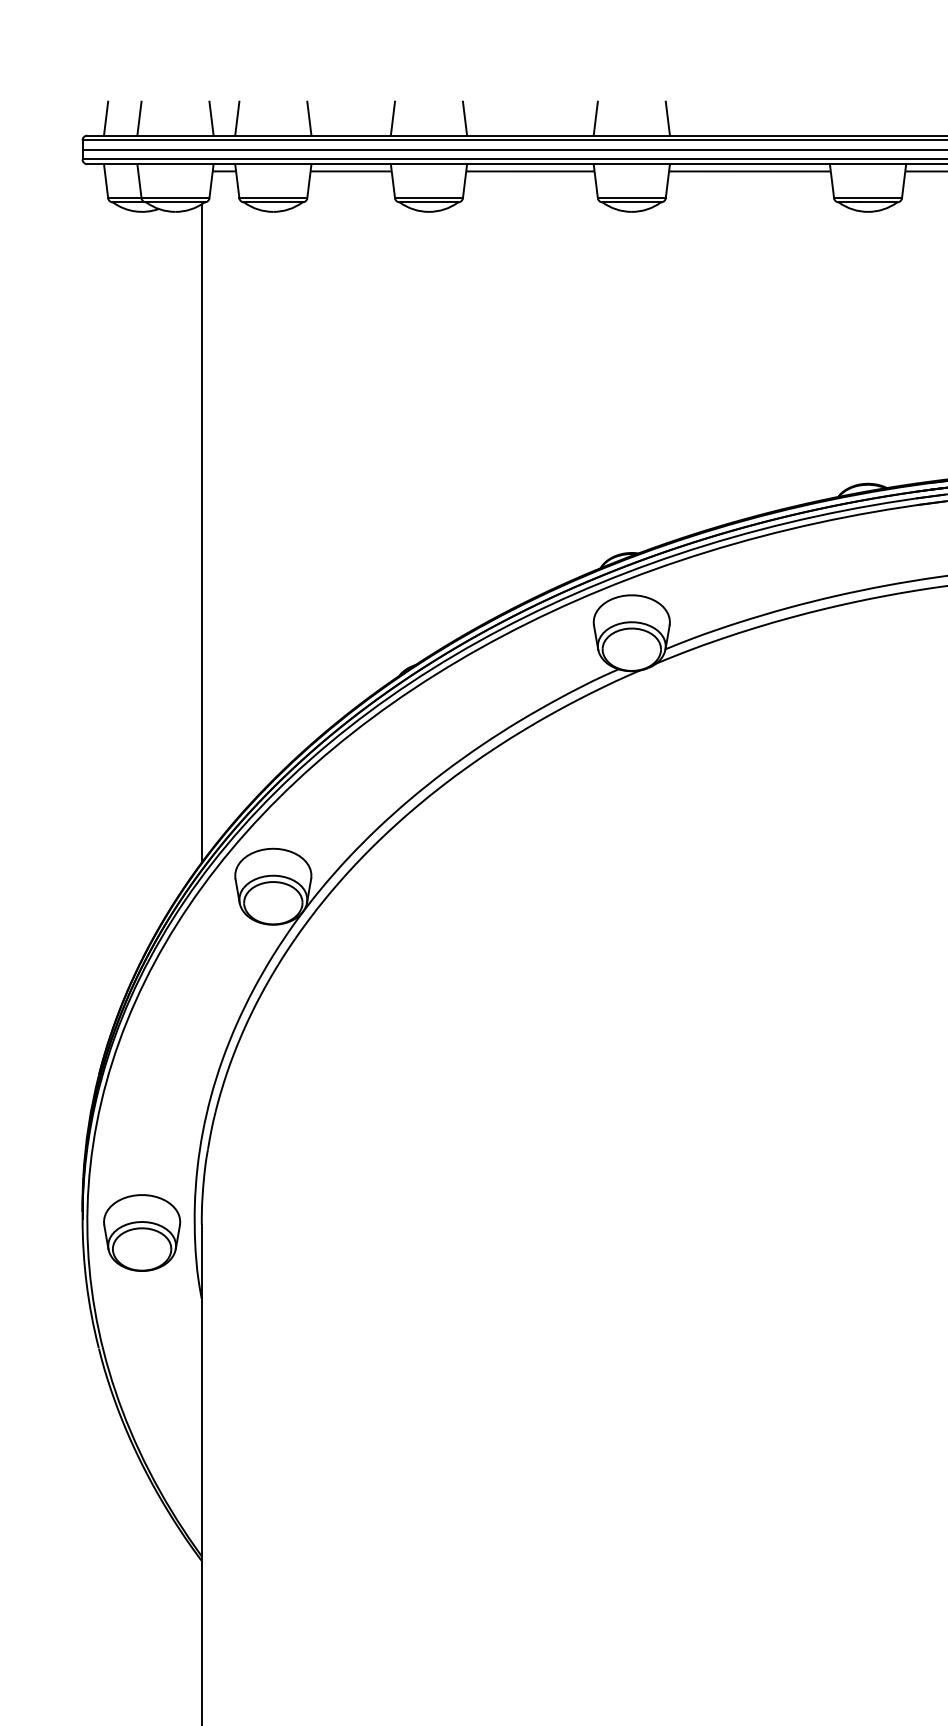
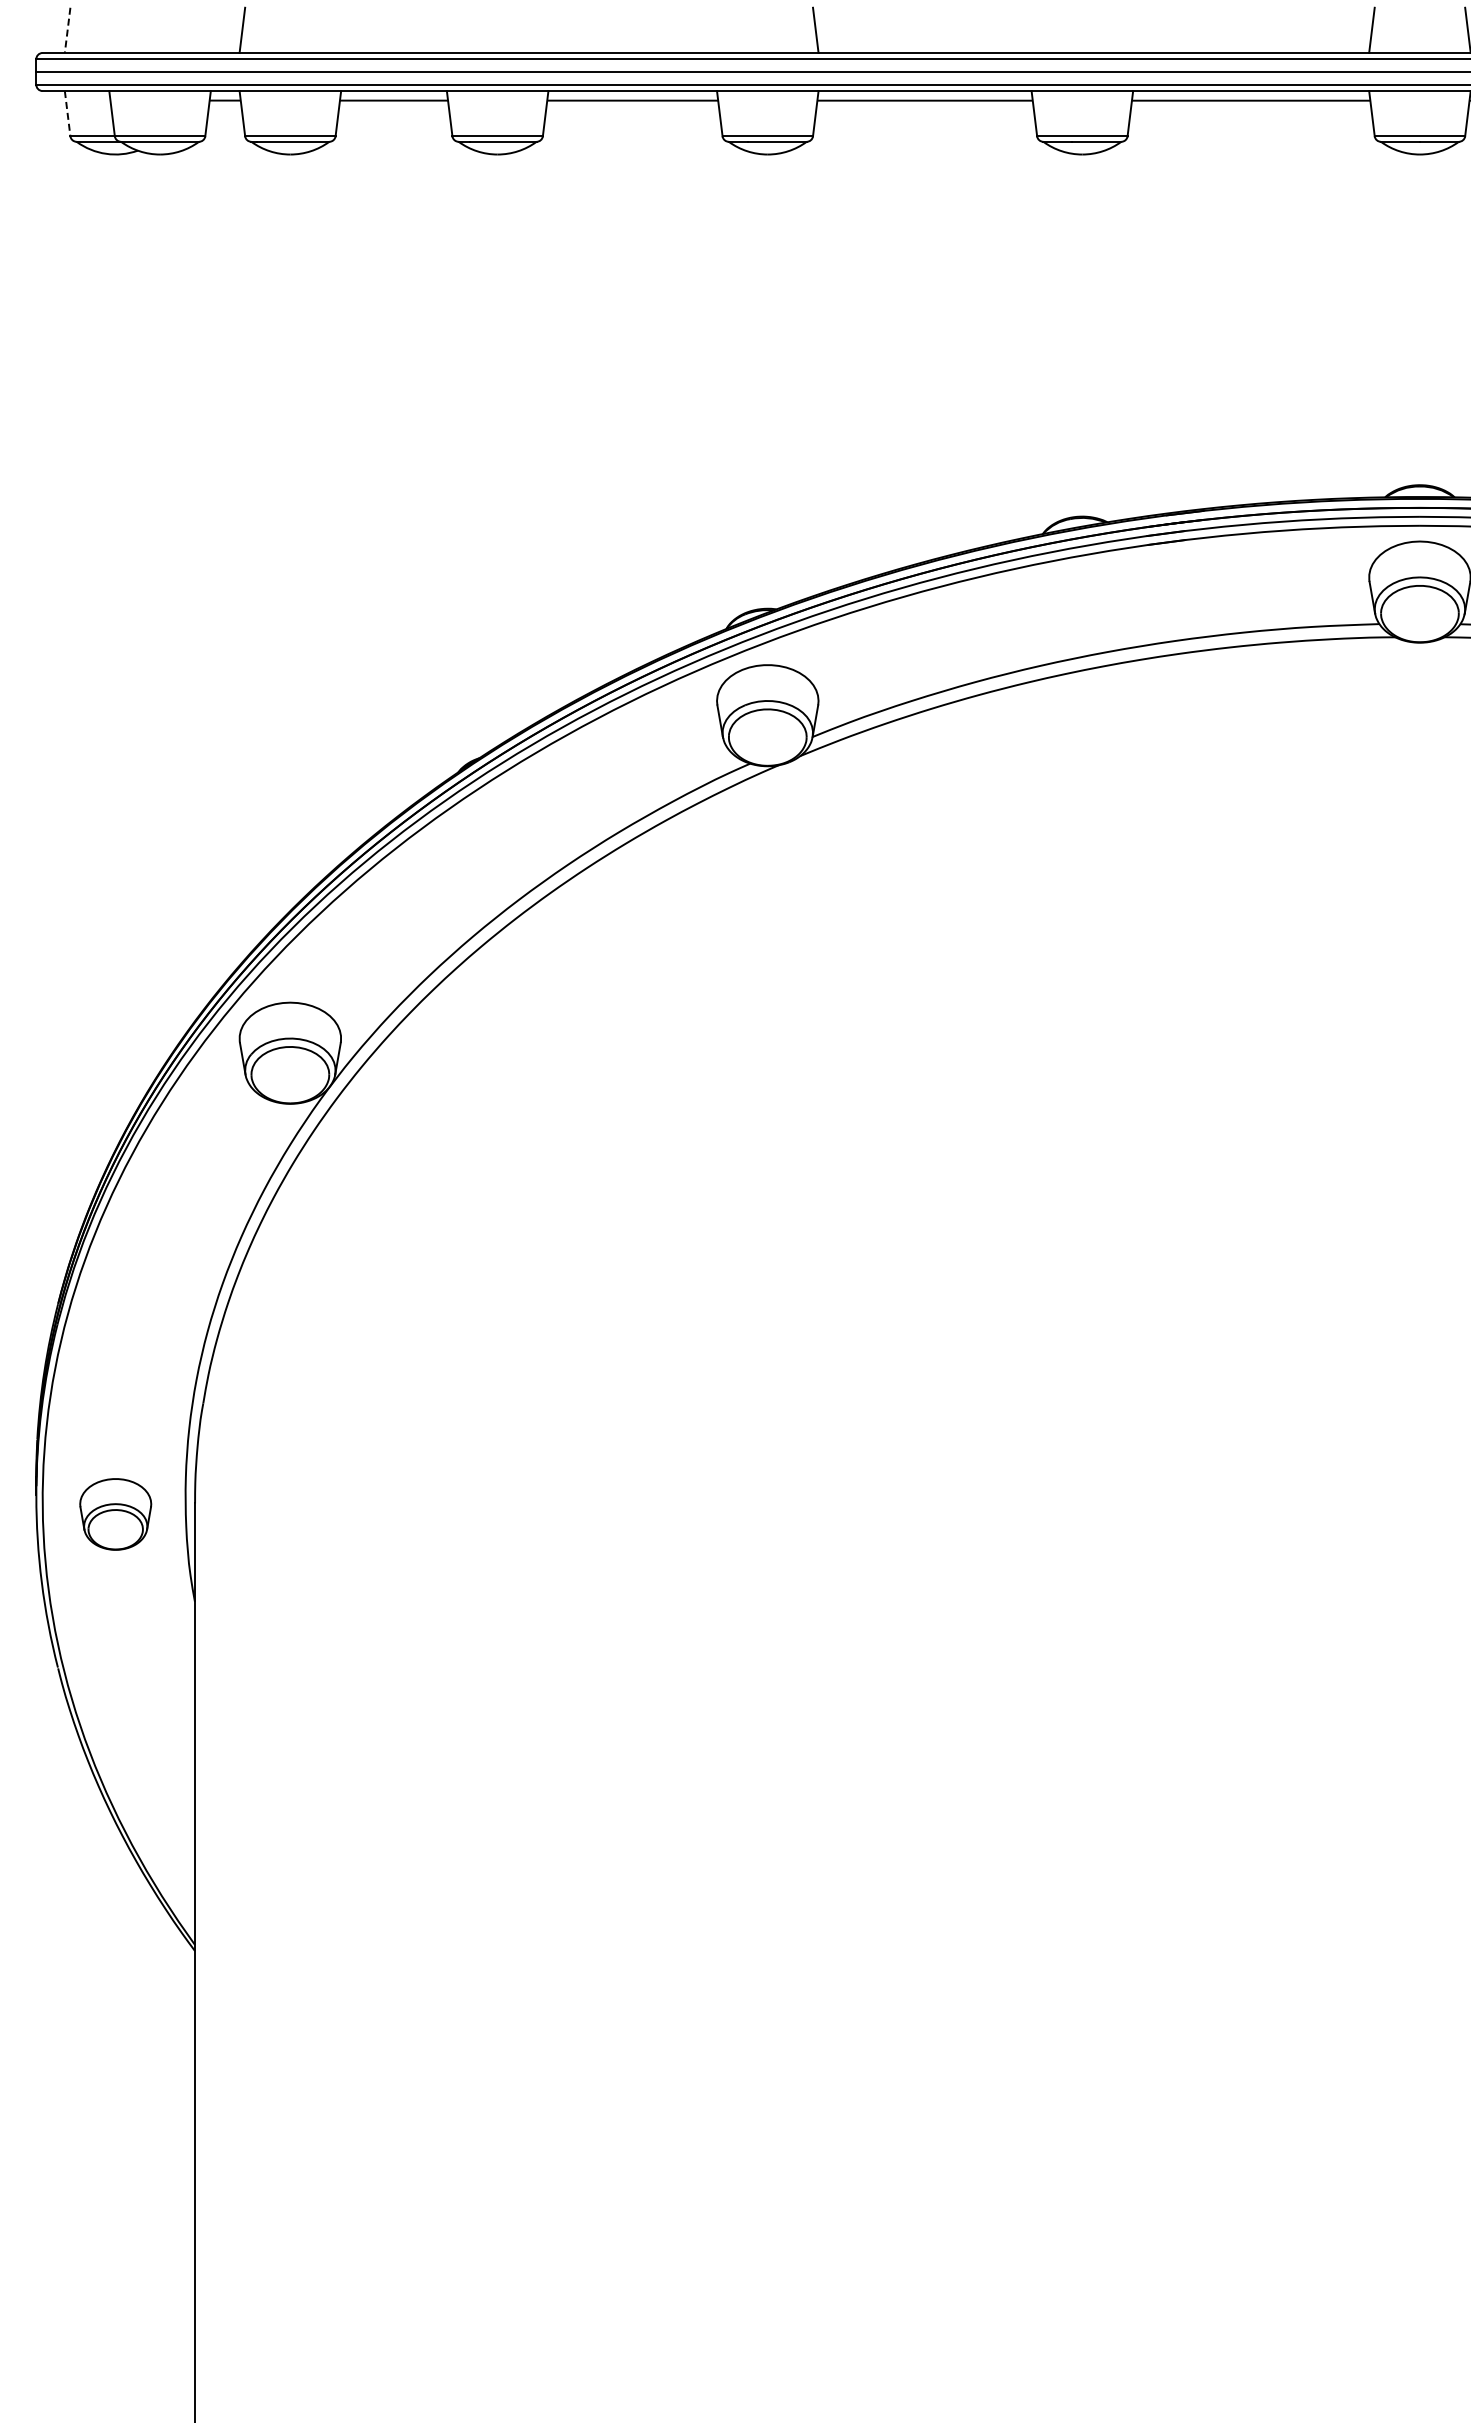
line: (105, 118) -> (67, 30), solid -> dashed
line: (139, 118) -> (111, 29), removed
line: (211, 118) -> (207, 29), removed
line: (309, 118) -> (338, 29), removed
line: (392, 118) -> (449, 29), removed
line: (464, 118) -> (545, 29), removed
line: (595, 118) -> (719, 29), removed
line: (105, 181) -> (67, 113), solid -> dashed
line: (201, 533) -> (194, 582), removed
part: (142, 1233) -> (115, 1514), size x0.7

